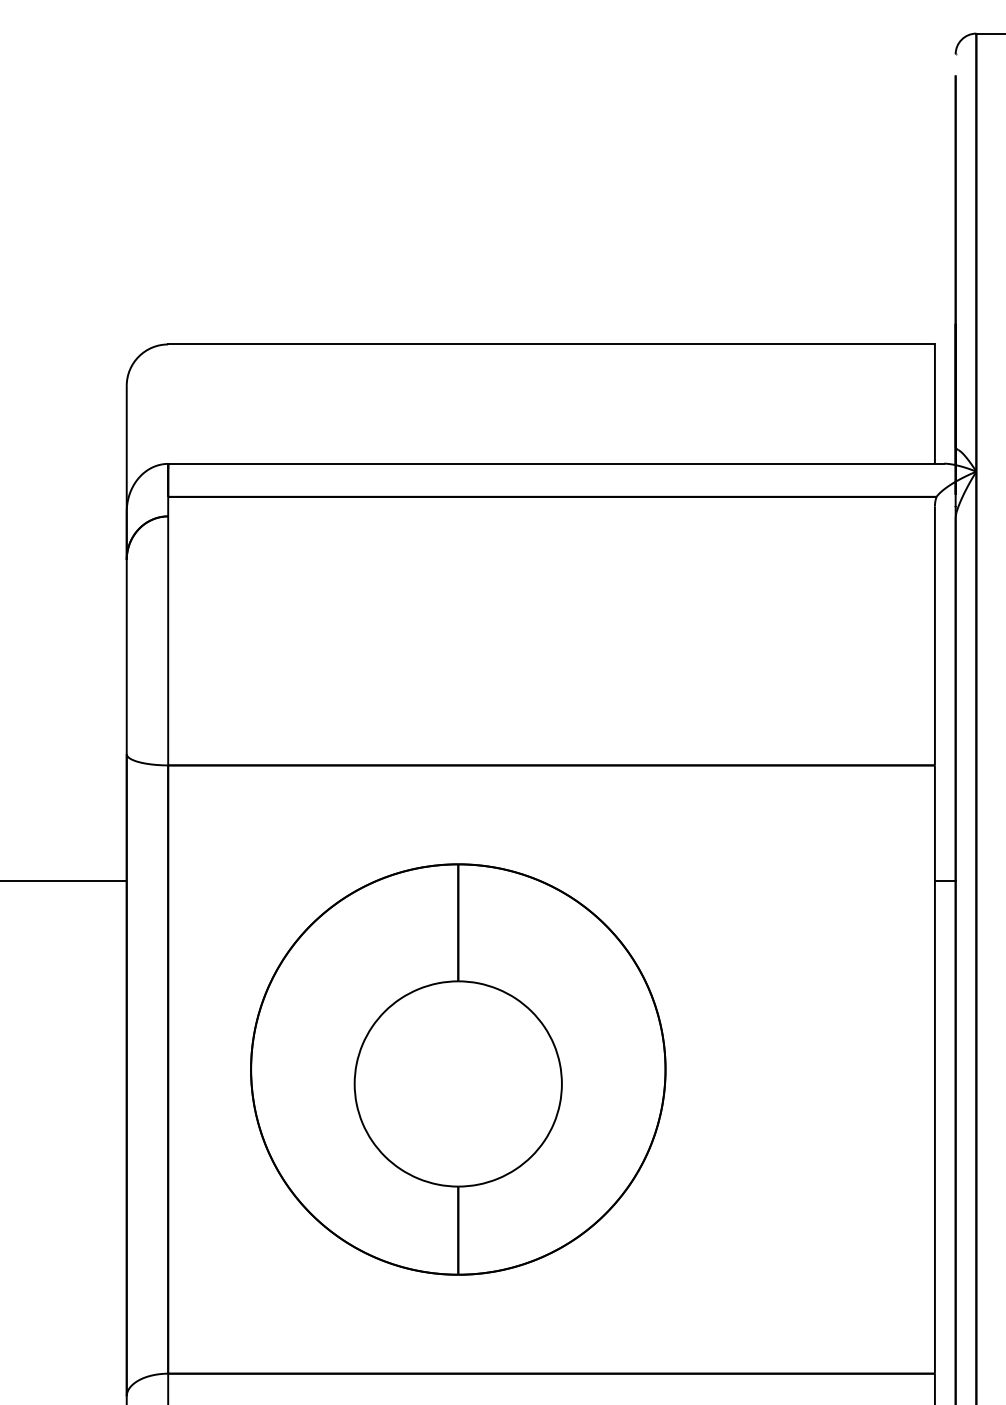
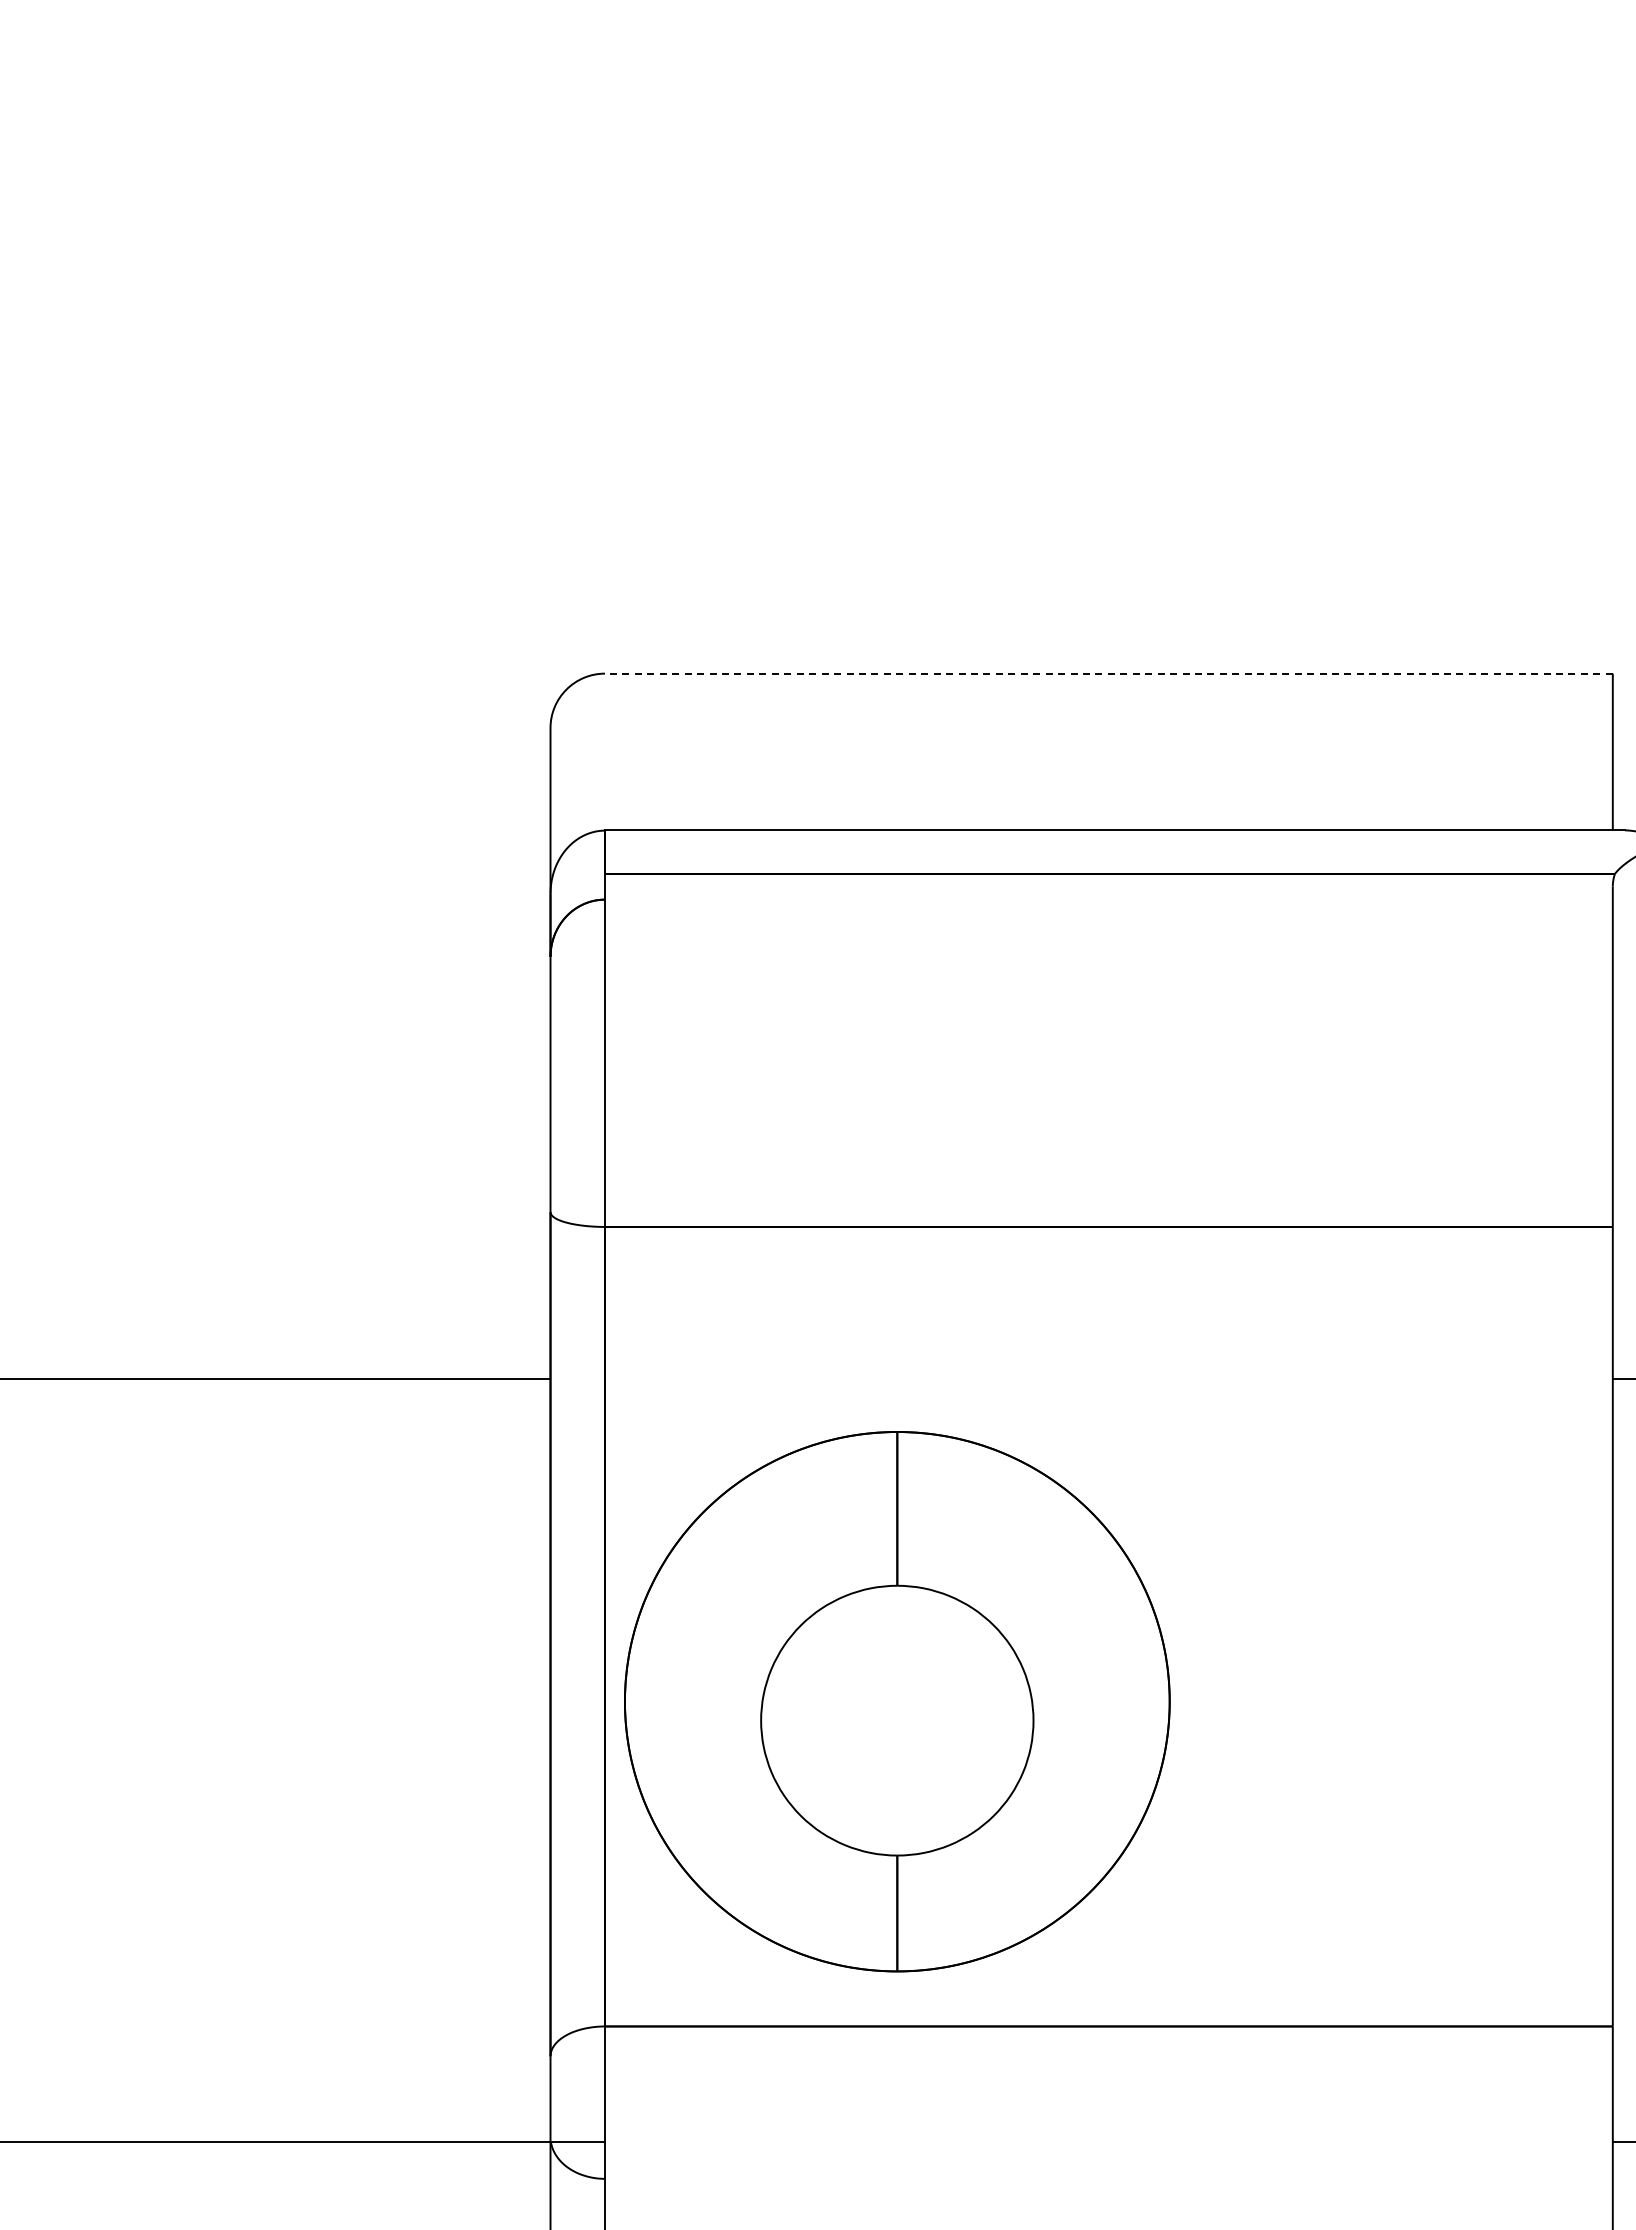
line: (551, 344) -> (1108, 673), solid -> dashed
part: (458, 1069) -> (897, 1701), moved

